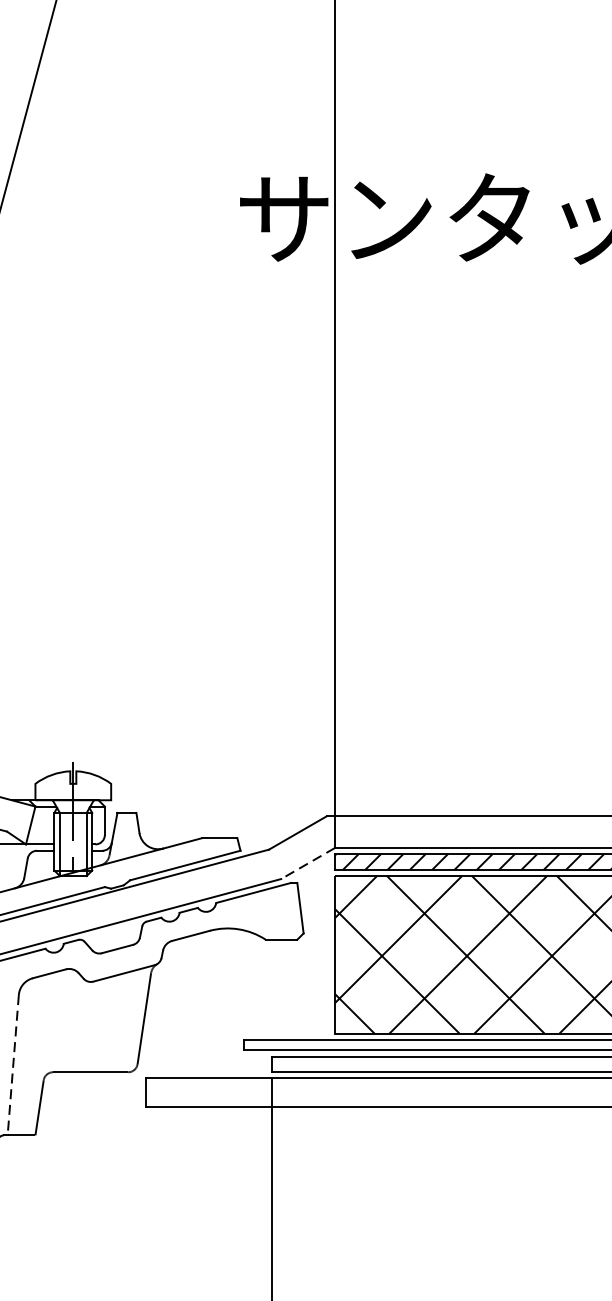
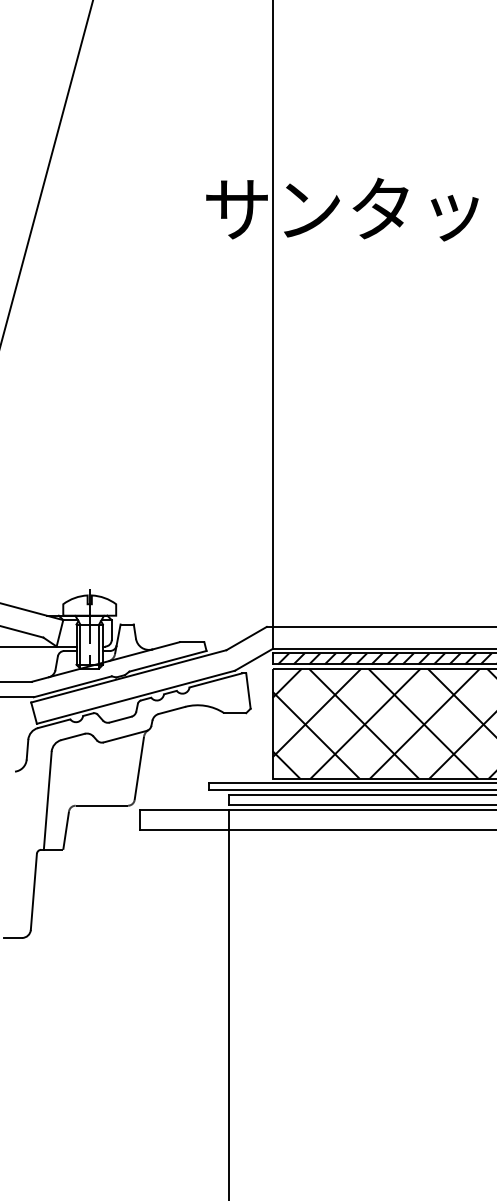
line: (307, 862) -> (253, 659), dashed -> solid
line: (12, 1066) -> (47, 801), dashed -> solid

